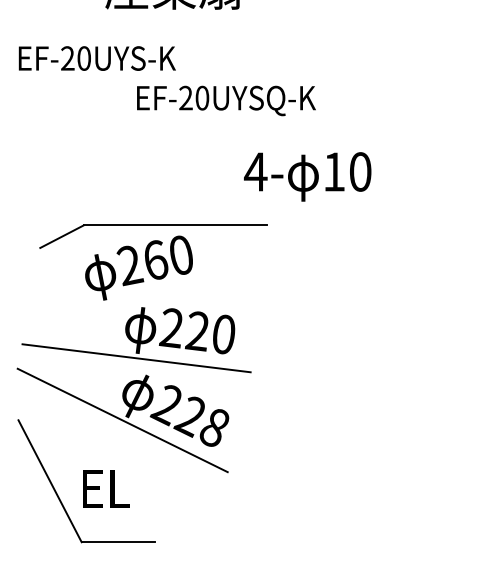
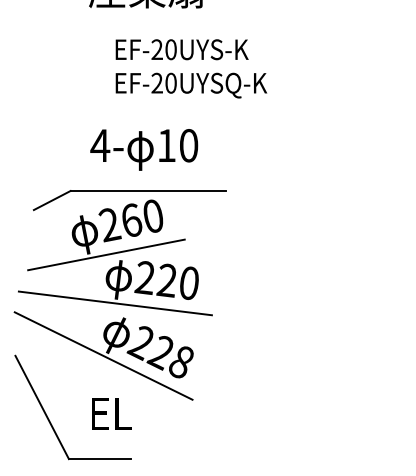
text: (96, 58) -> (181, 49), moved
text: (308, 176) -> (144, 149), moved
line: (126, 300) -> (106, 254), added
text: (105, 488) -> (111, 413), moved

